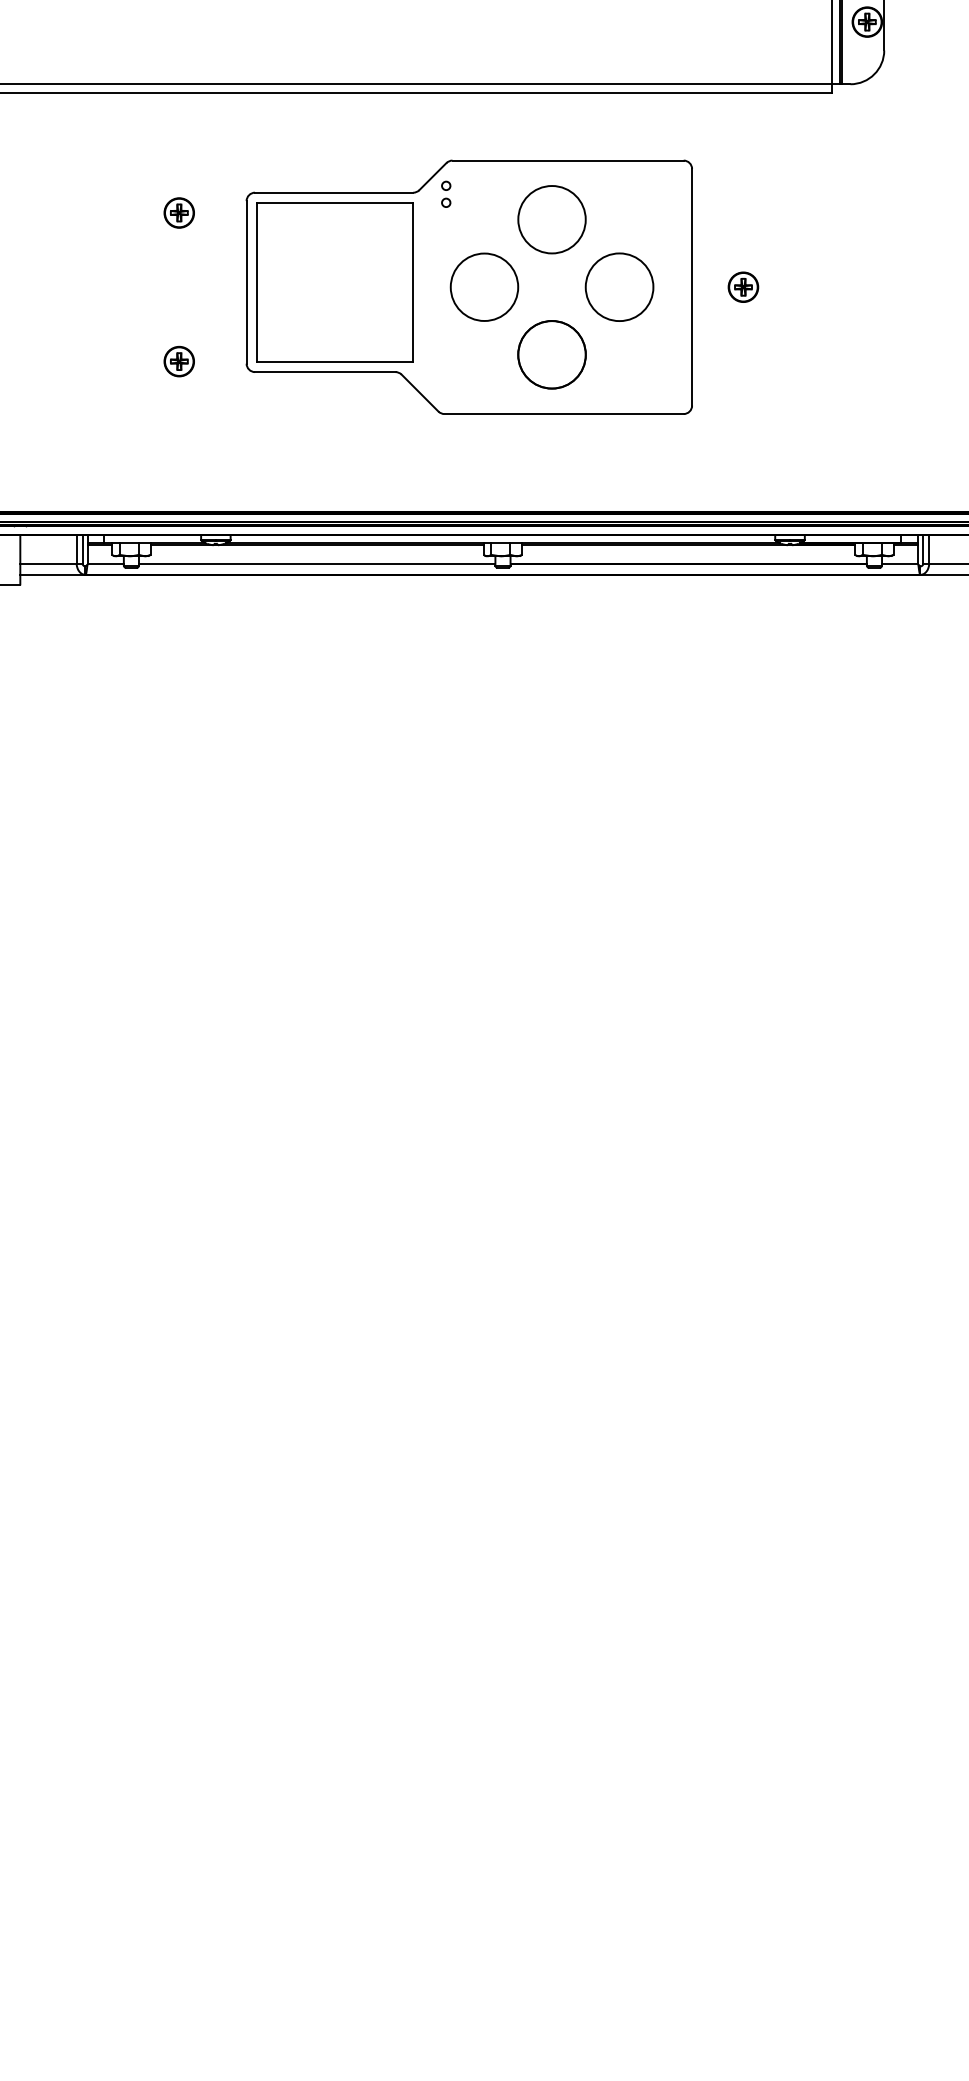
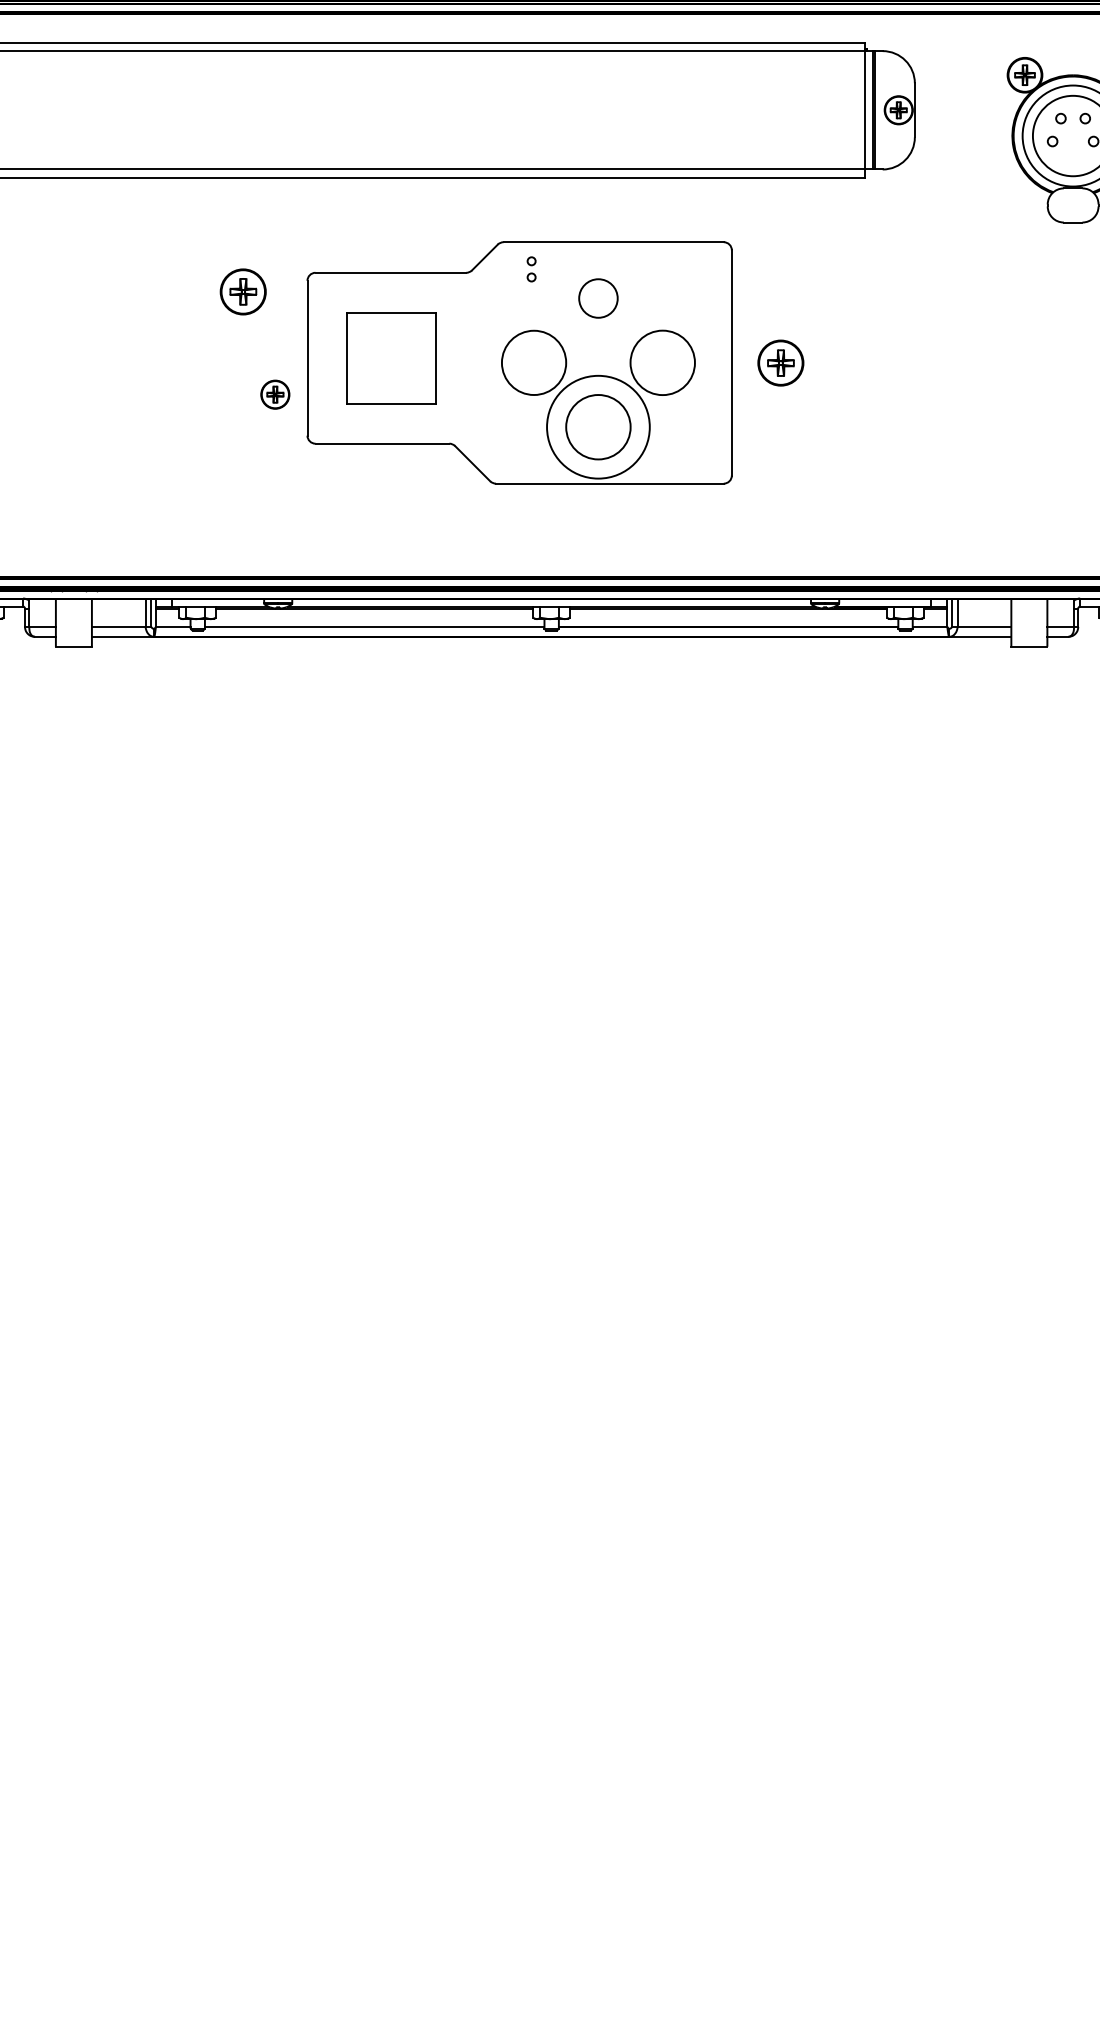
part: (446, 194) -> (531, 269), moved
part: (179, 213) -> (243, 292), size x1.6
circle: (552, 219) -> (598, 298), size x0.6
part: (334, 281) -> (391, 357), size x0.6
part: (743, 286) -> (780, 362), size x1.6
circle: (552, 355) -> (598, 427), size x1.6
part: (179, 361) -> (275, 394), moved

